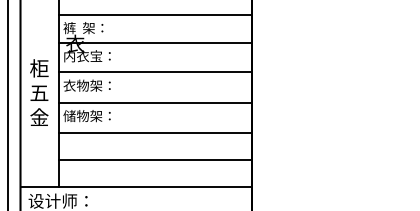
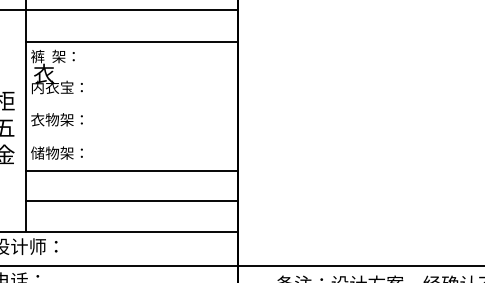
line: (154, 42) -> (131, 72), removed
line: (154, 72) -> (131, 105), removed
line: (154, 102) -> (131, 138), removed

